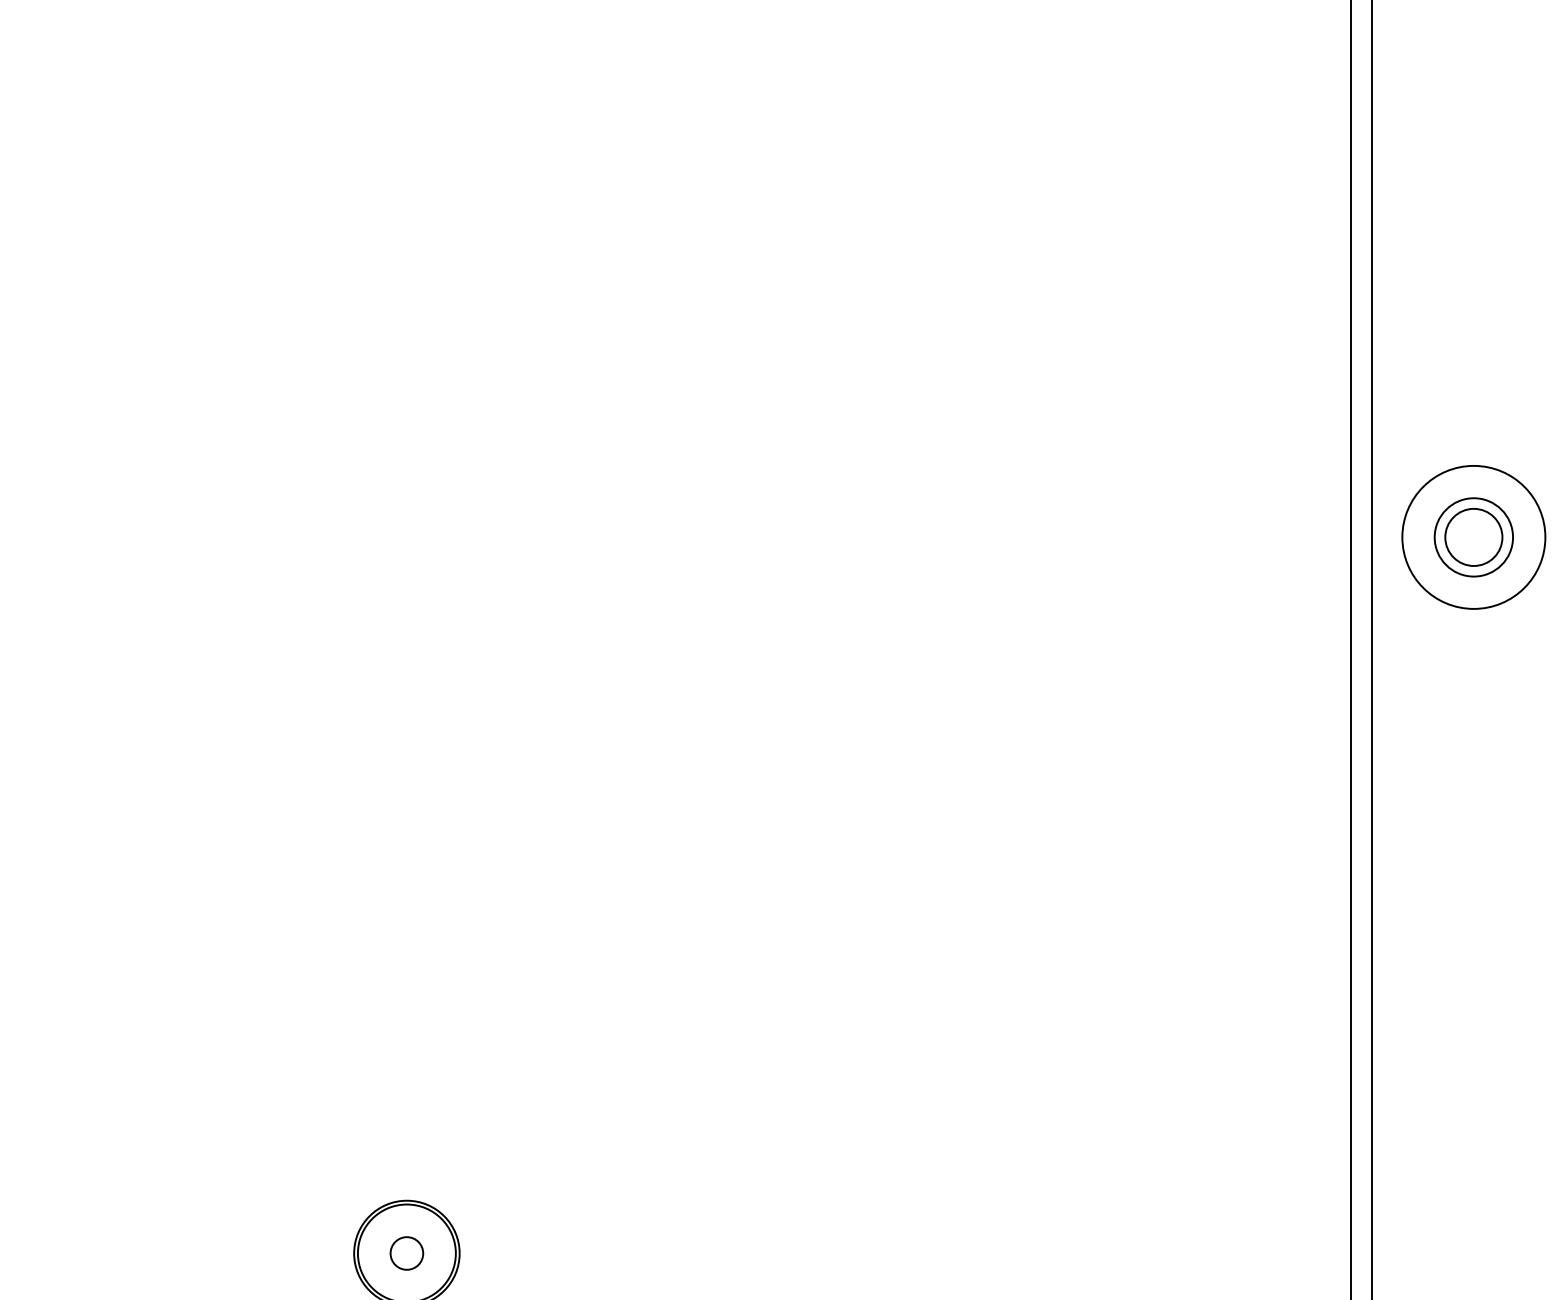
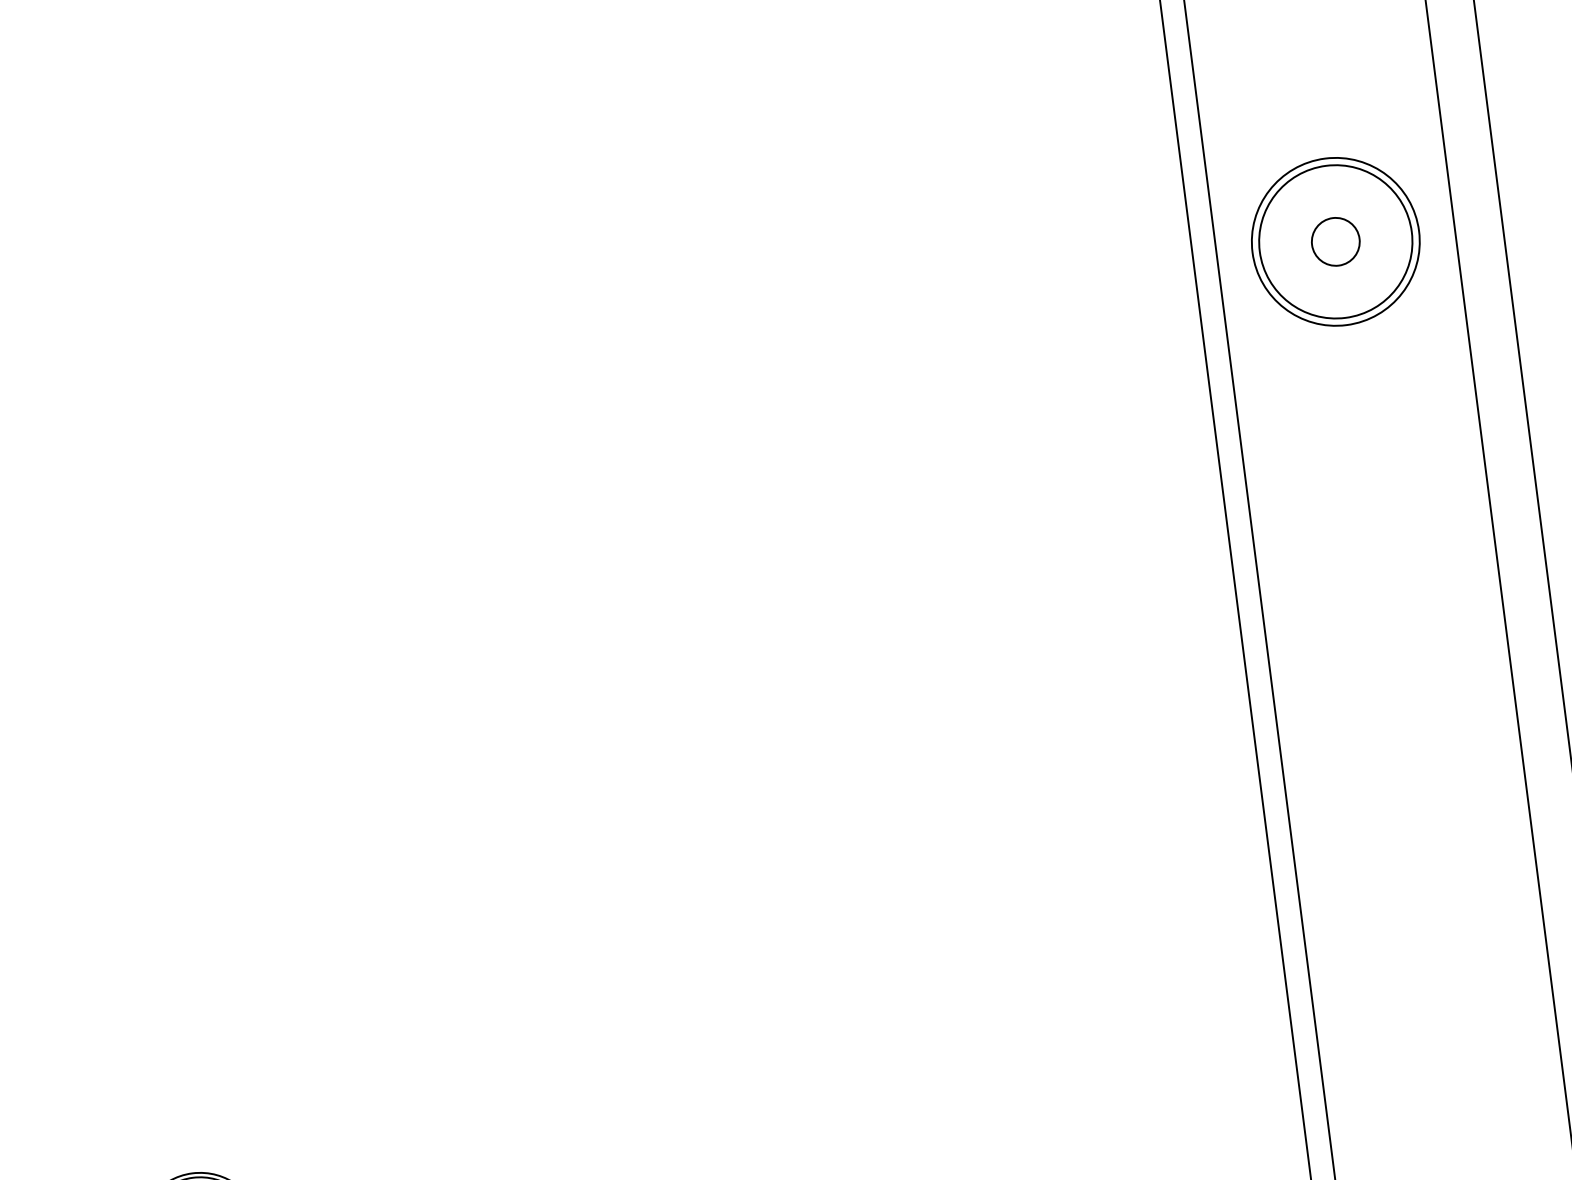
circle: (1473, 537) -> (1335, 242), size x0.71
circle: (1473, 537) -> (1335, 242), size x1.67

